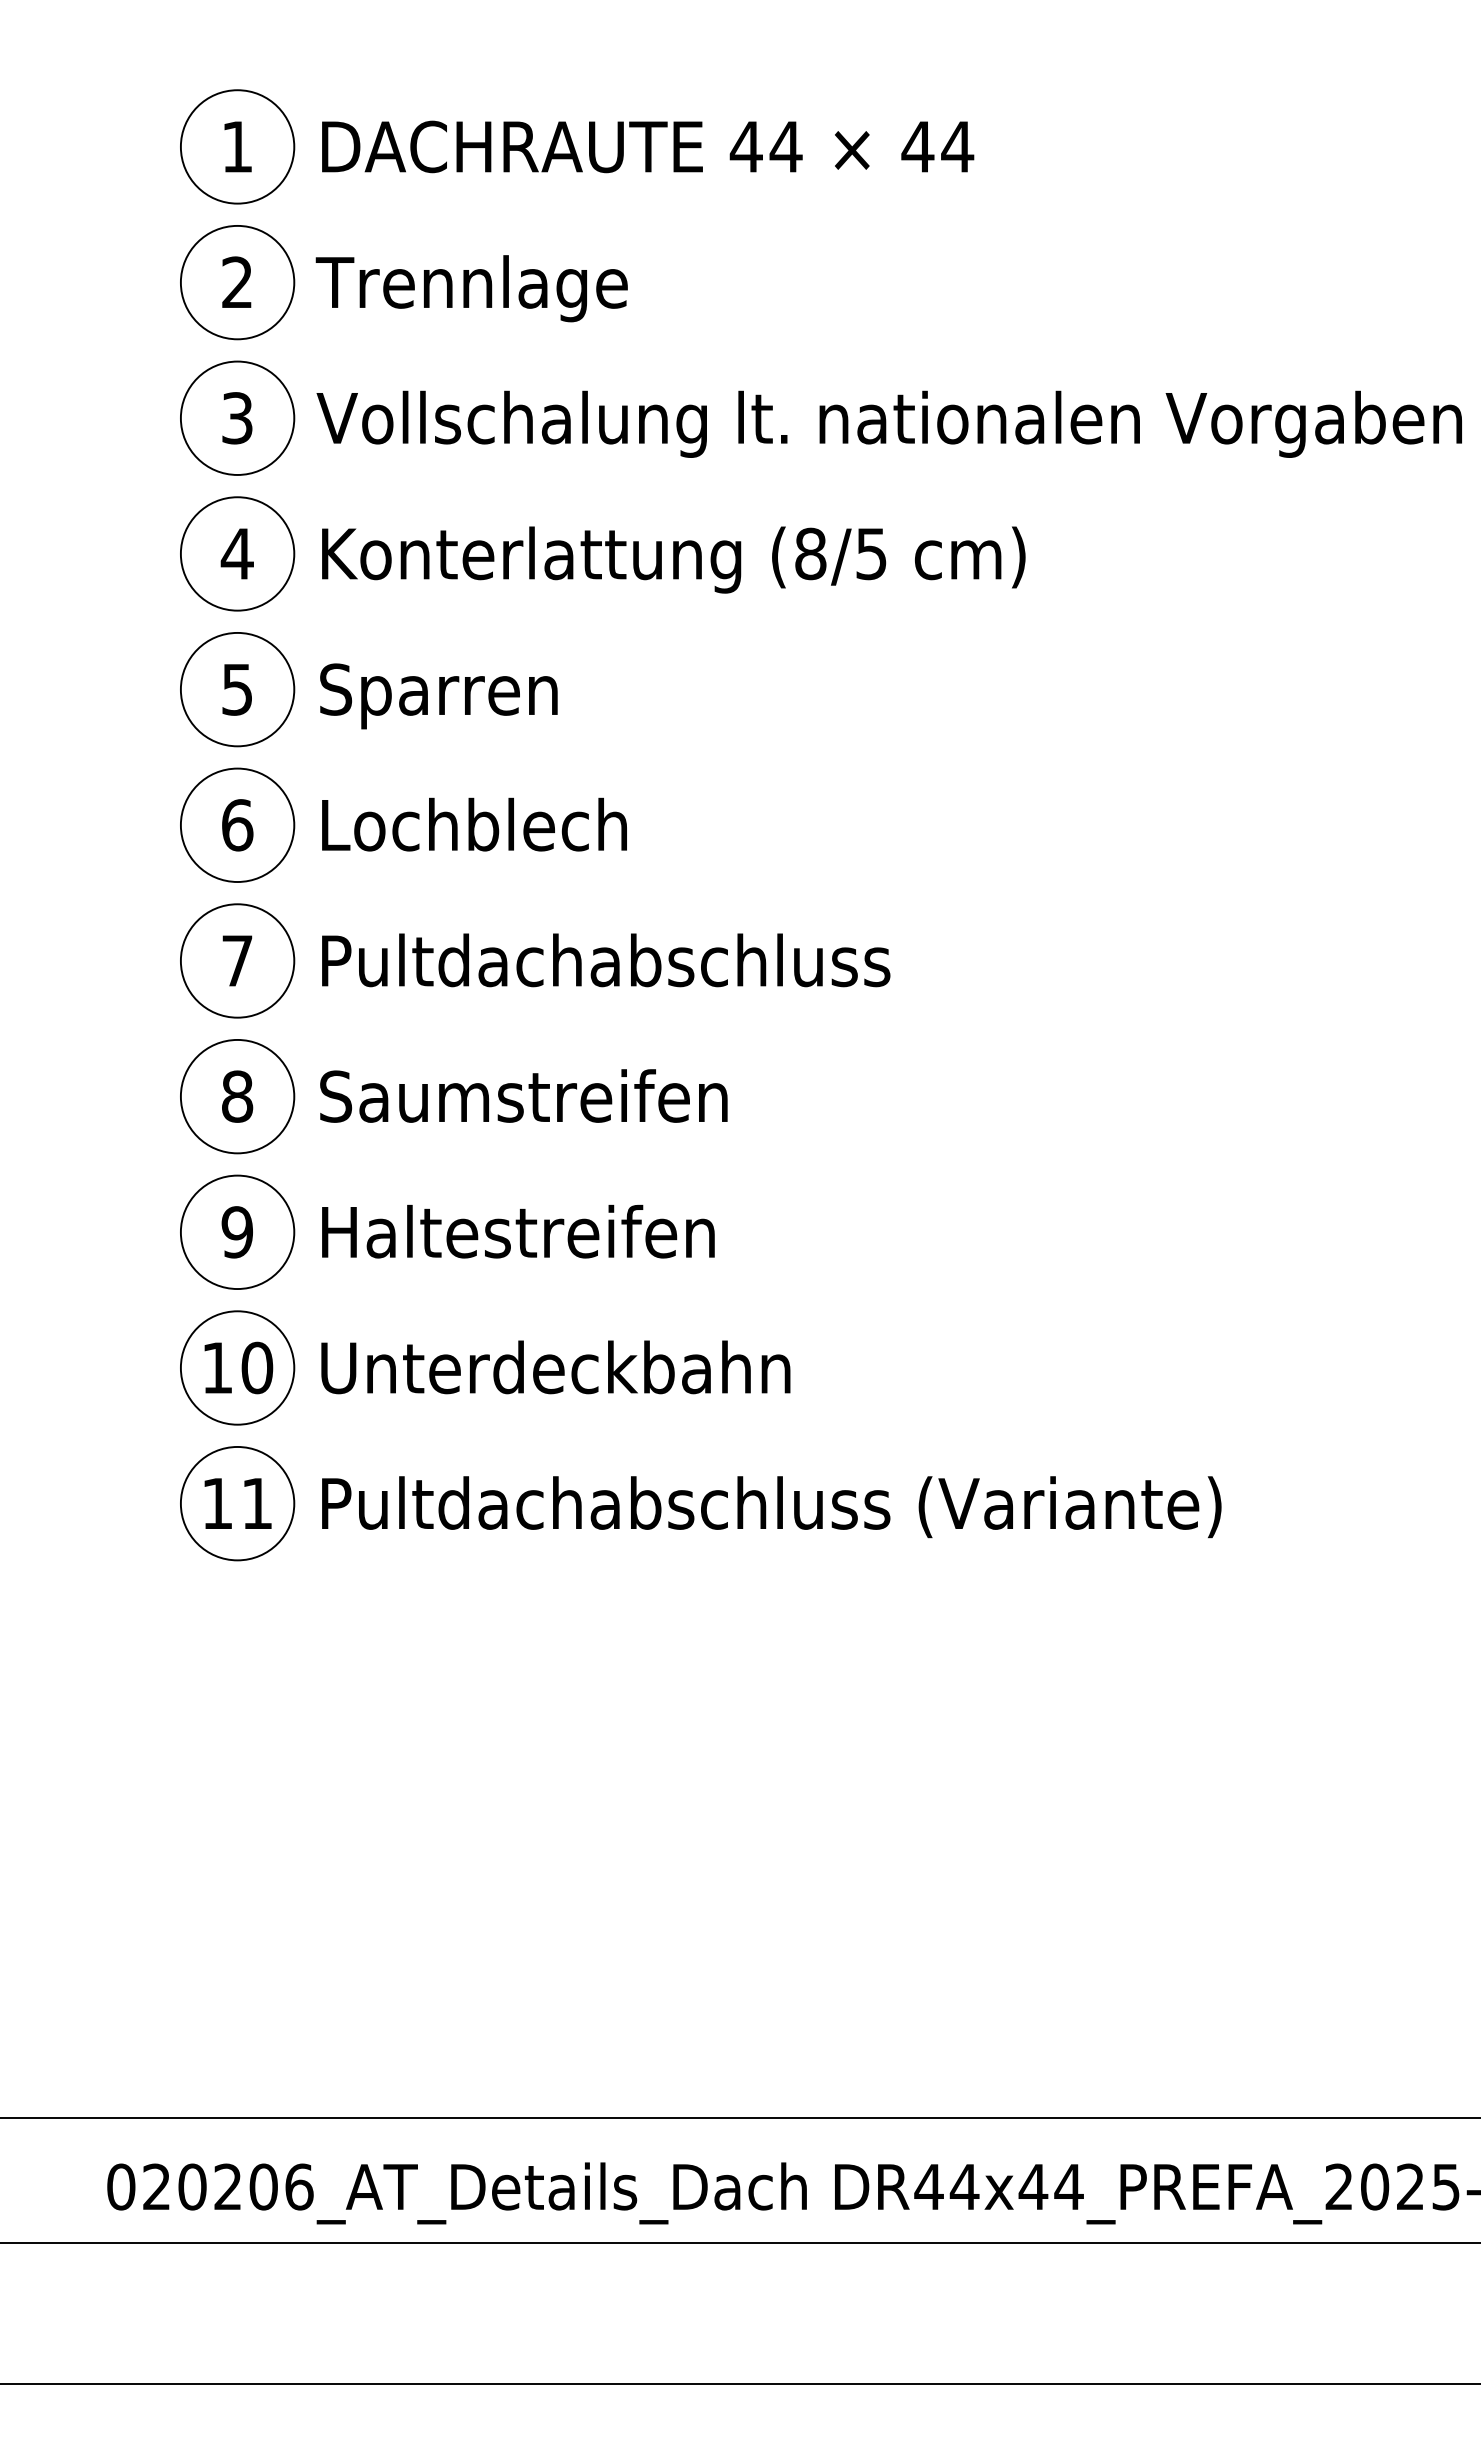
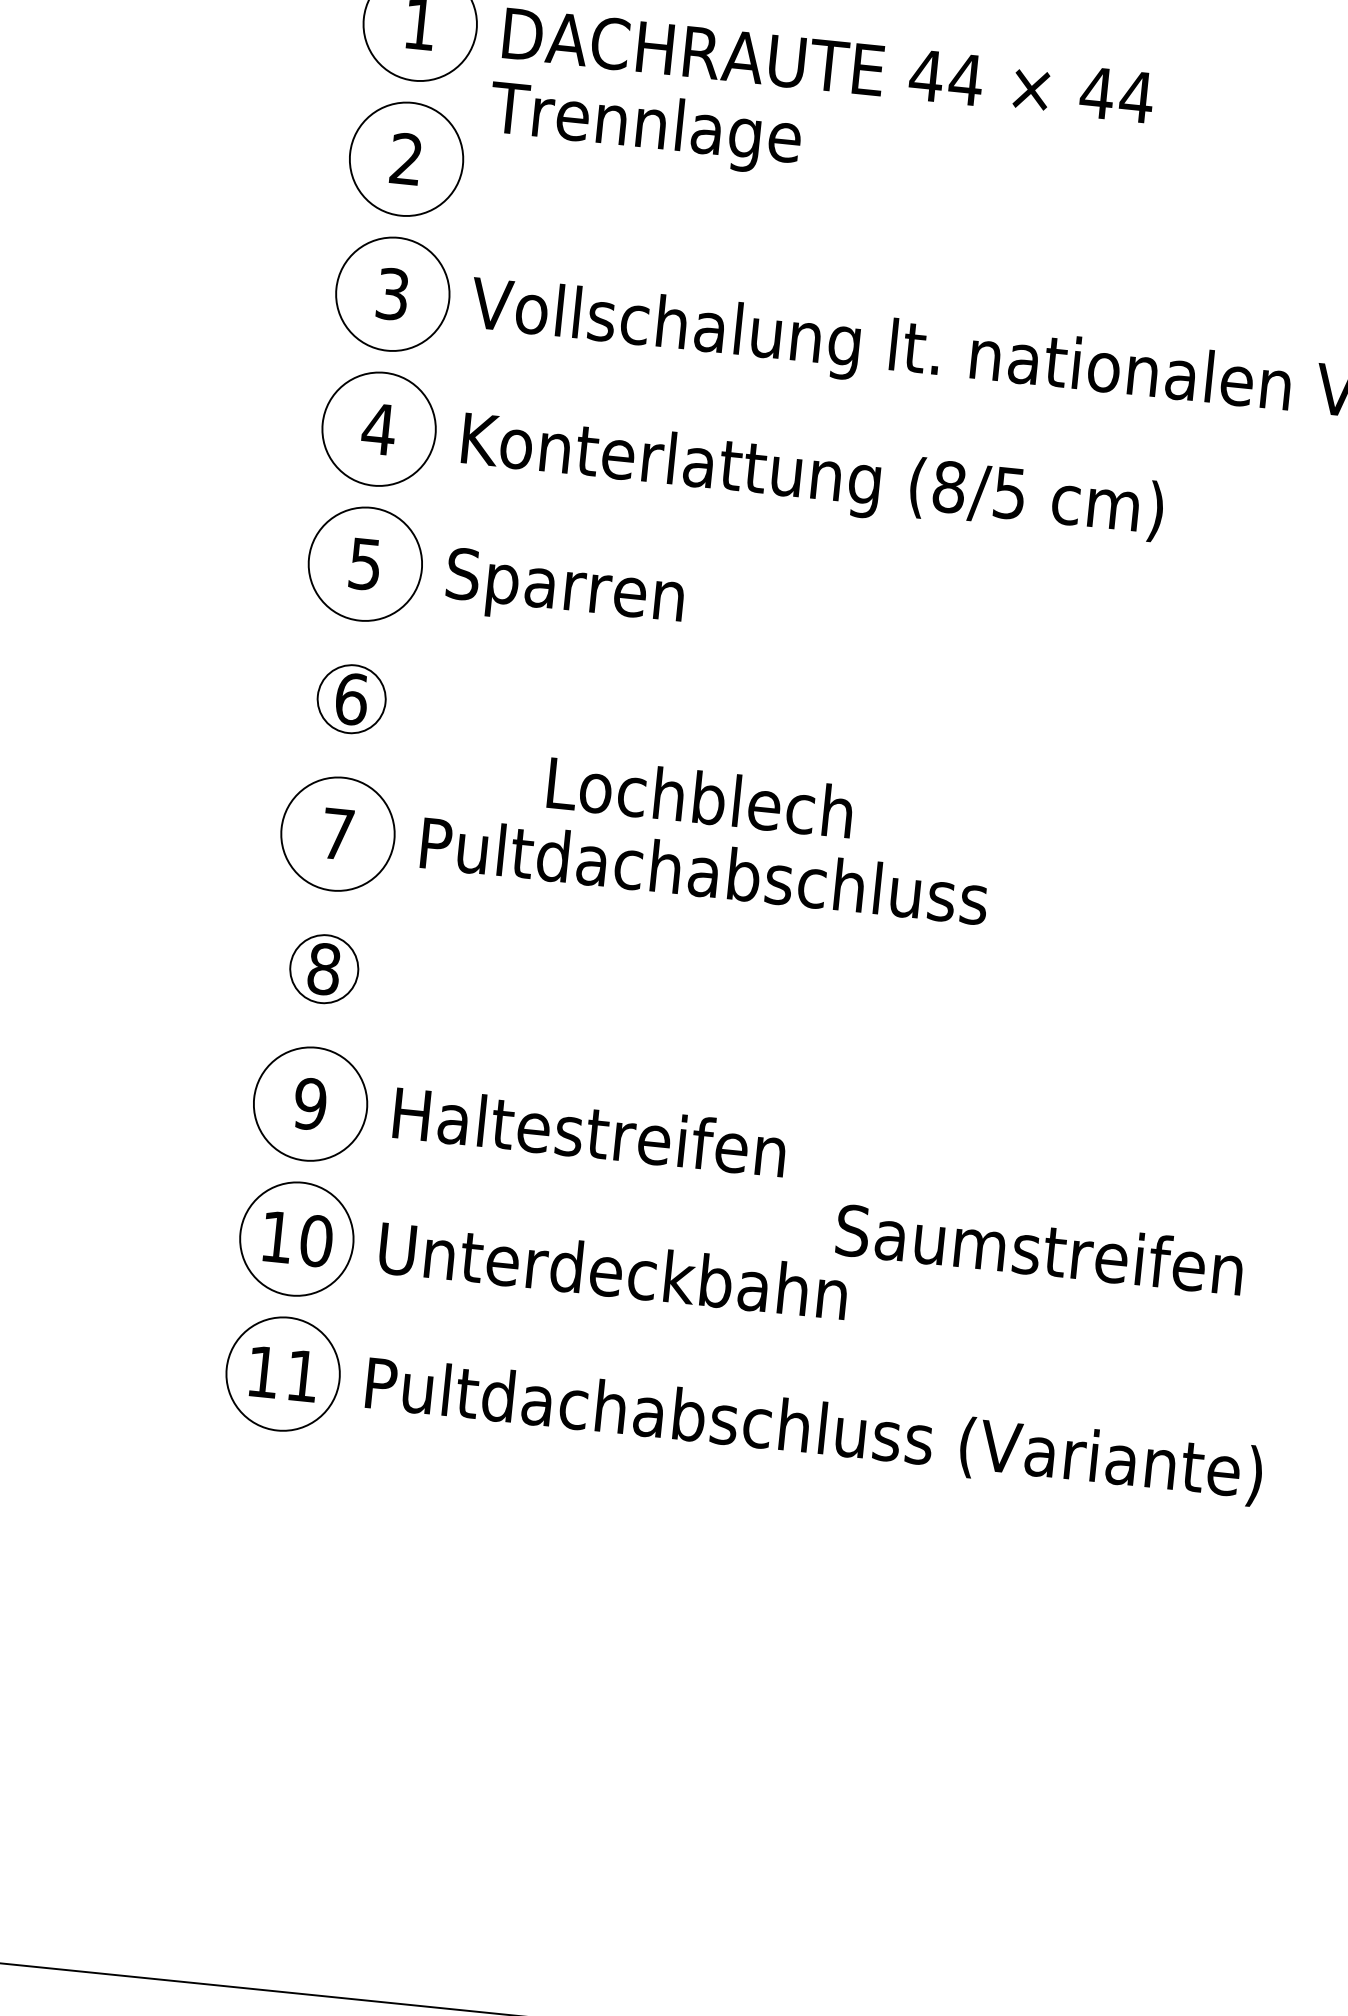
text: (471, 288) -> (644, 128), moved
text: (474, 824) -> (700, 797), moved
circle: (237, 825) -> (351, 699), size x0.6
text: (523, 1095) -> (1039, 1248), moved
circle: (237, 1096) -> (324, 969), size x0.6

